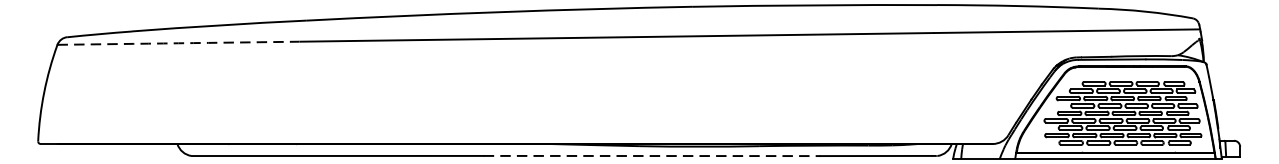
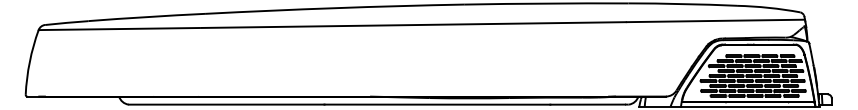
arc: (178, 43) -> (119, 29), dashed -> solid
line: (652, 155) -> (437, 104), dashed -> solid

